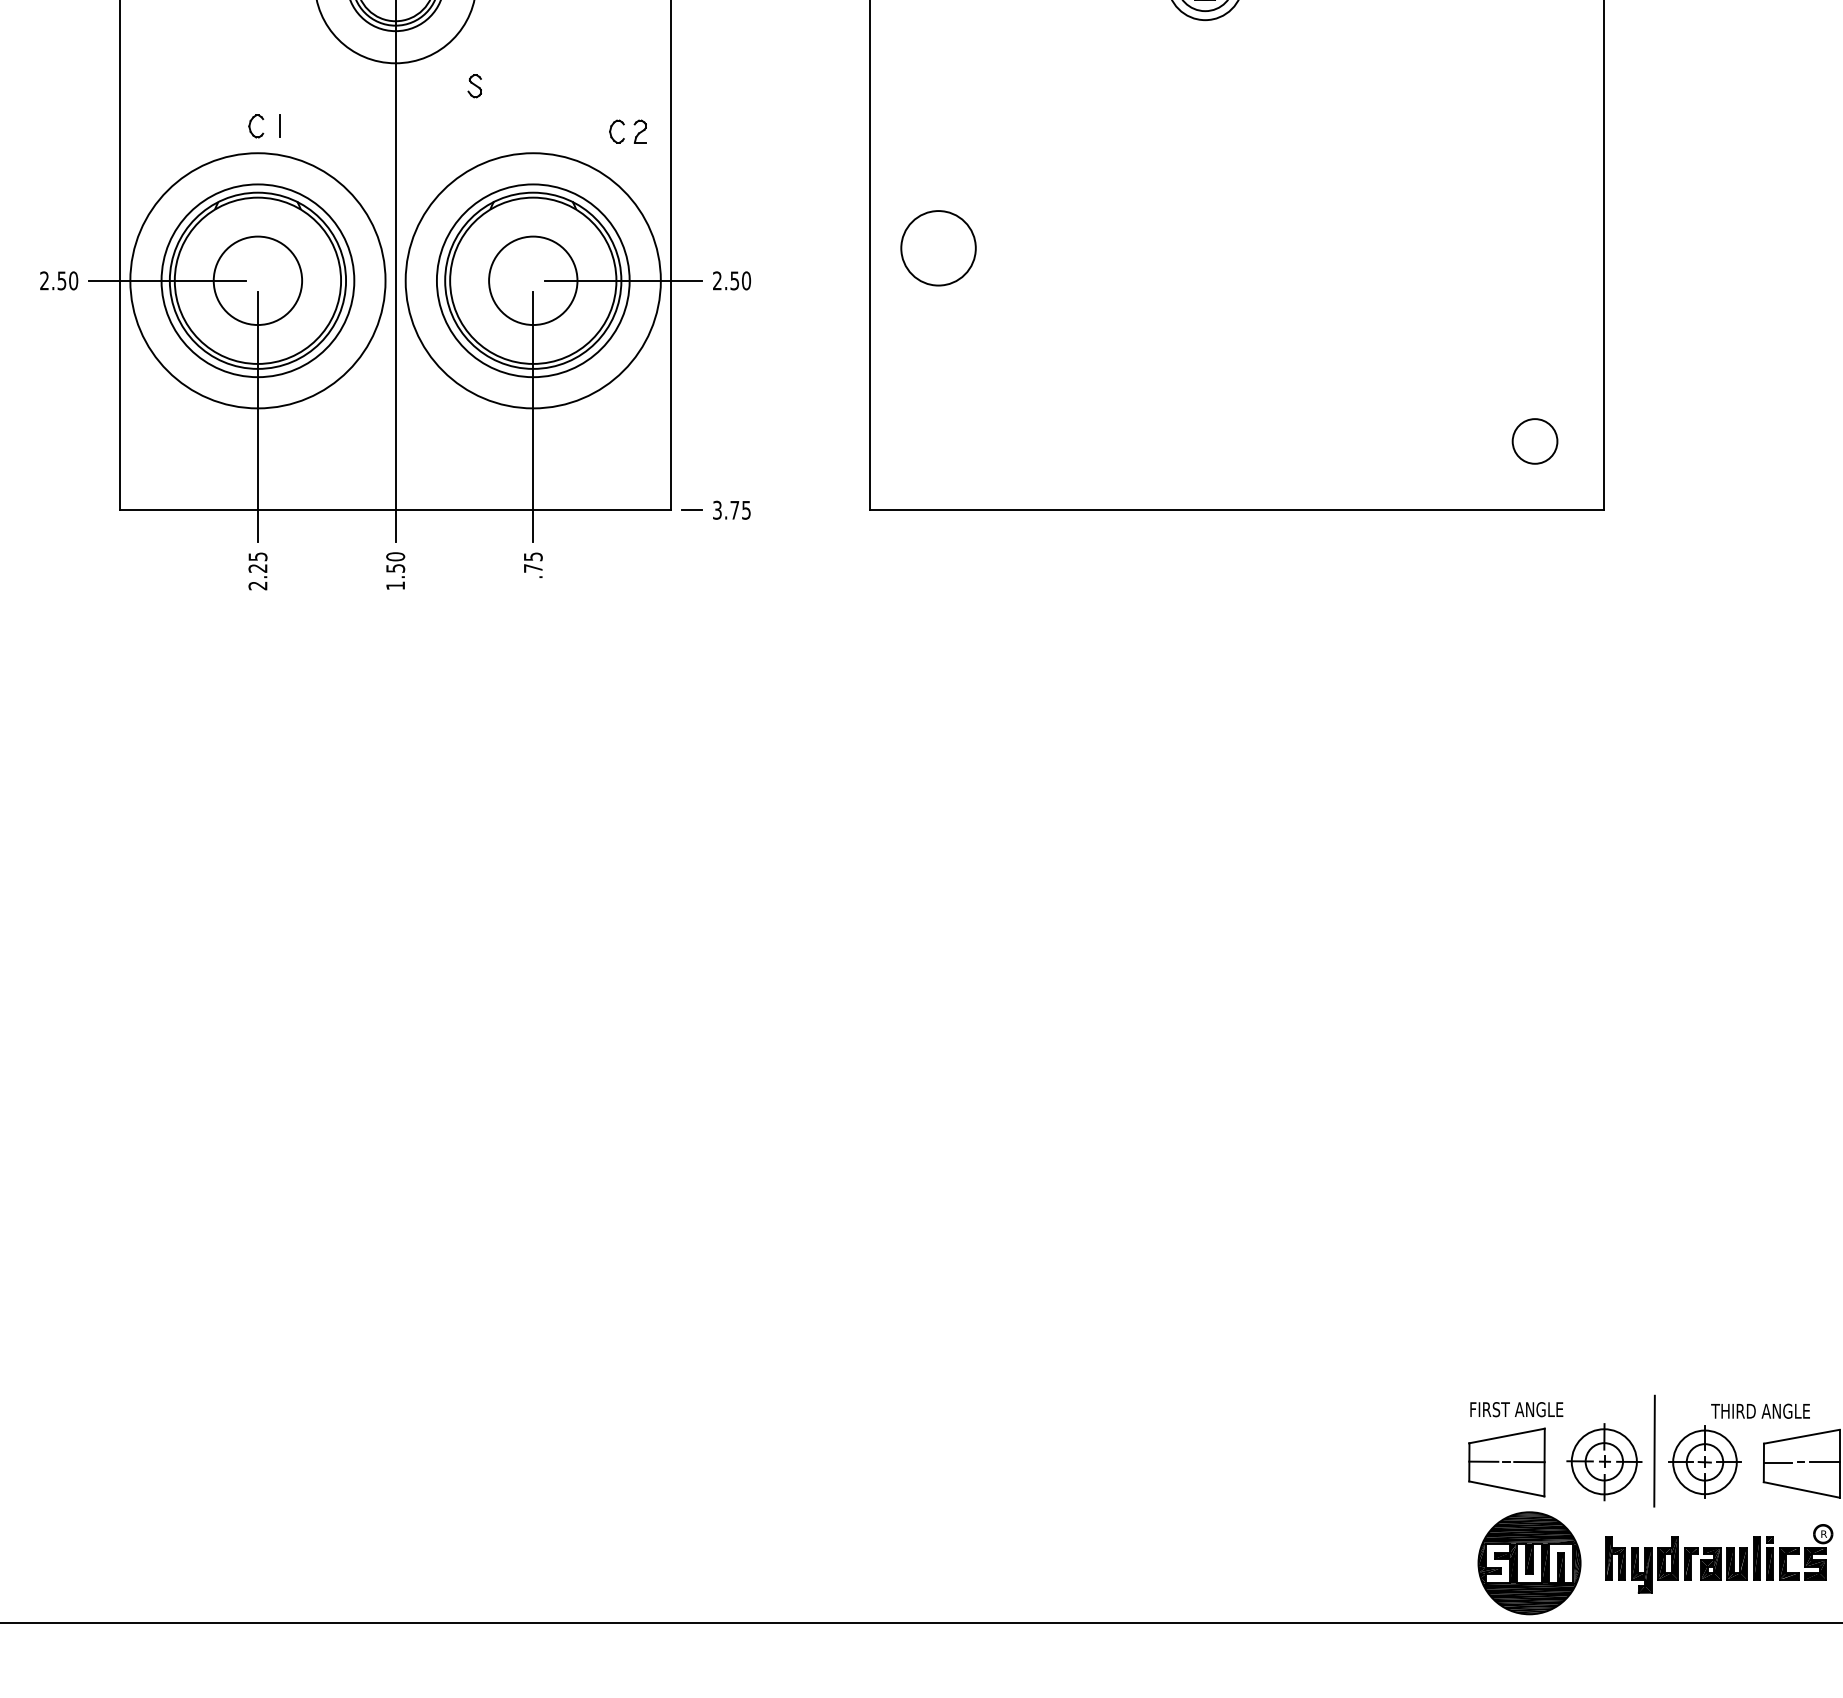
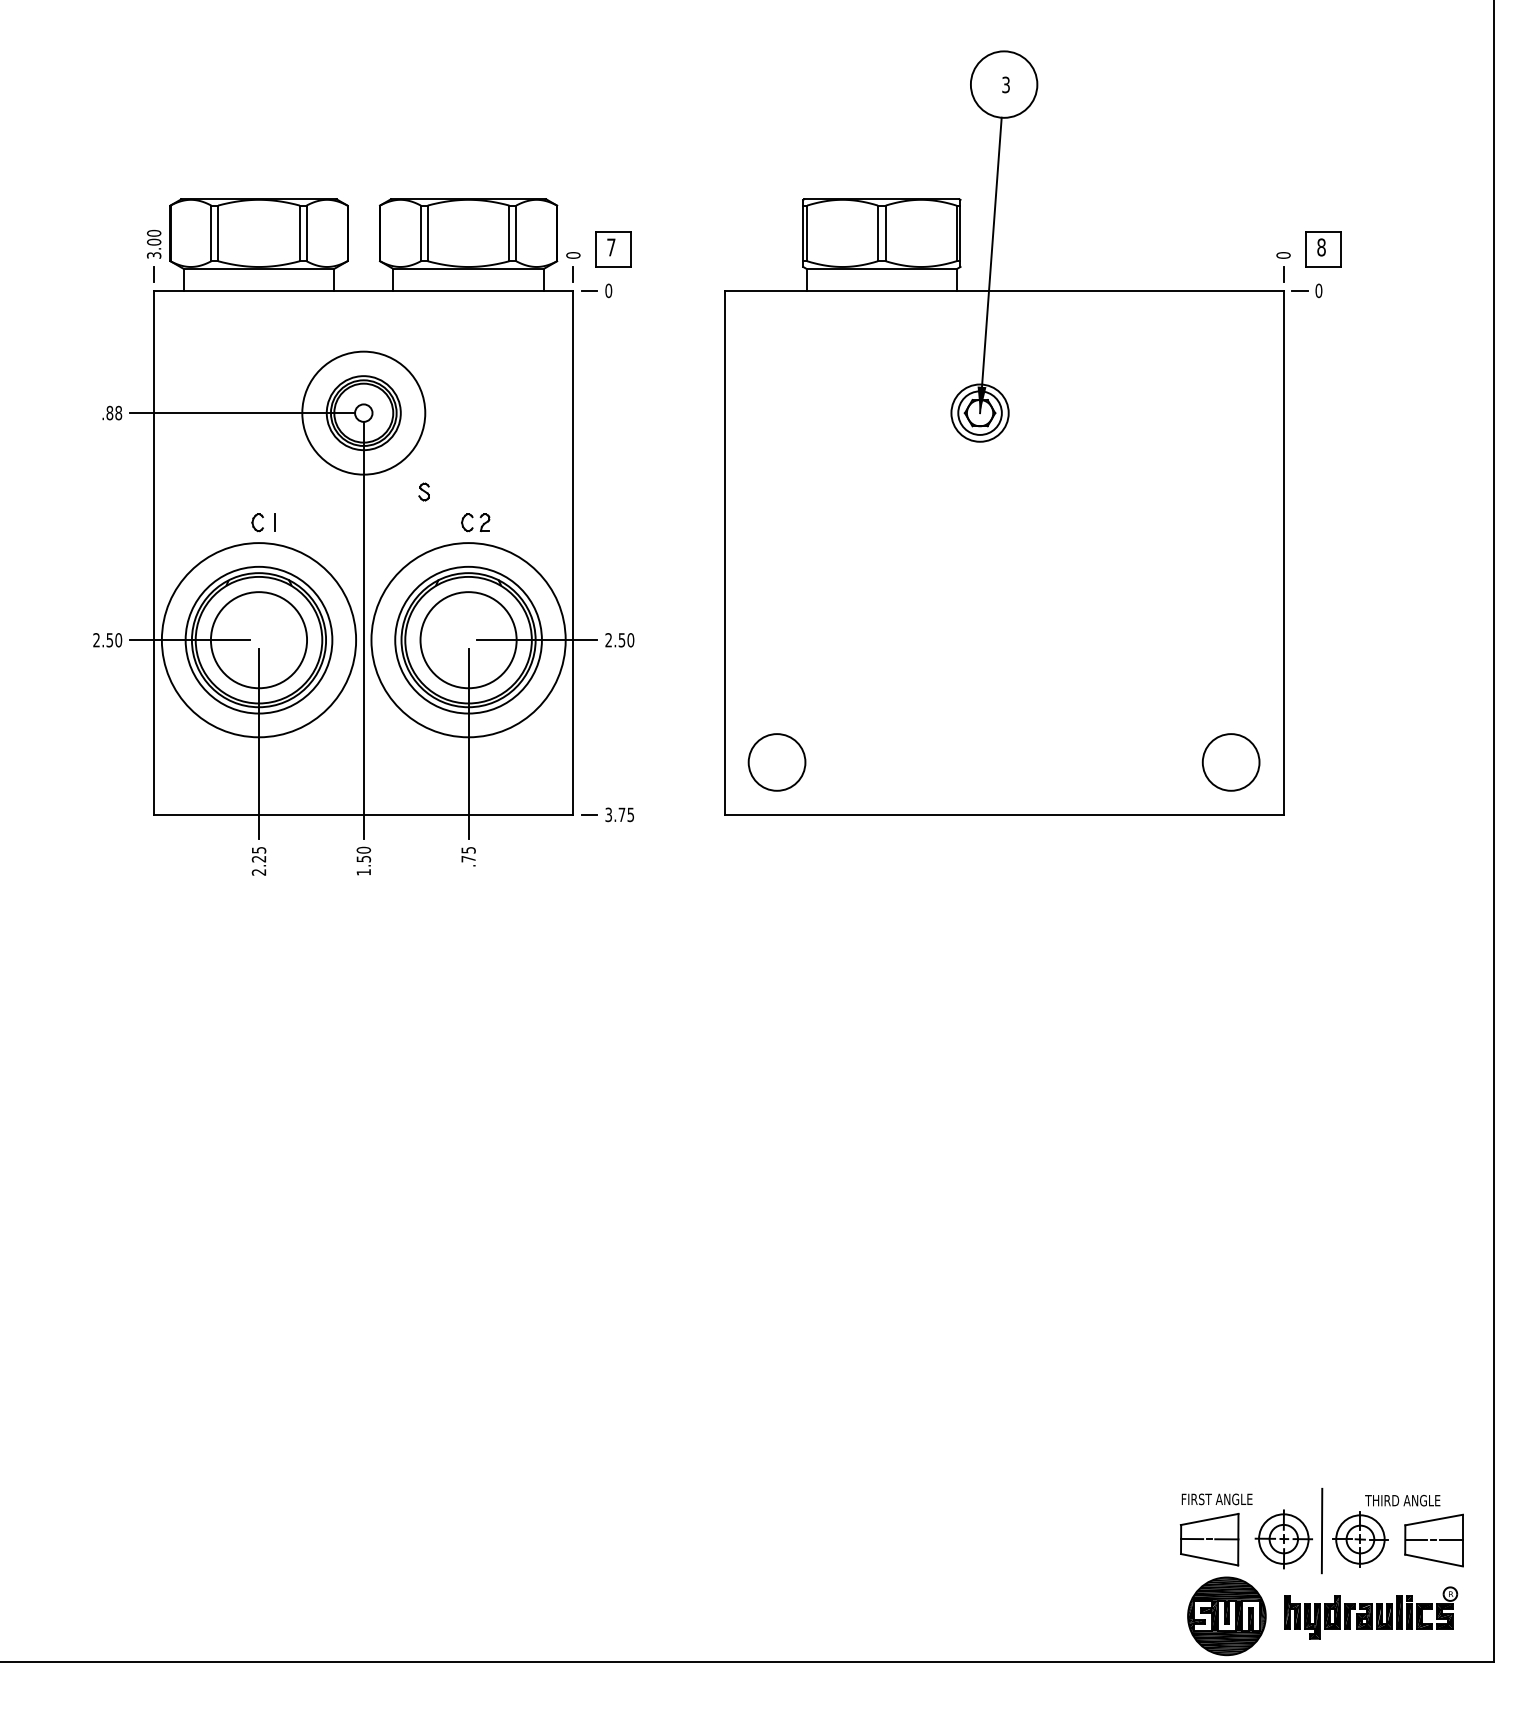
part: (627, 131) -> (475, 522), moved
circle: (937, 248) -> (776, 762), moved
circle: (257, 281) -> (258, 640), size x1.43
circle: (533, 281) -> (468, 640), size x1.43
circle: (1534, 441) -> (1230, 762), size x1.67

